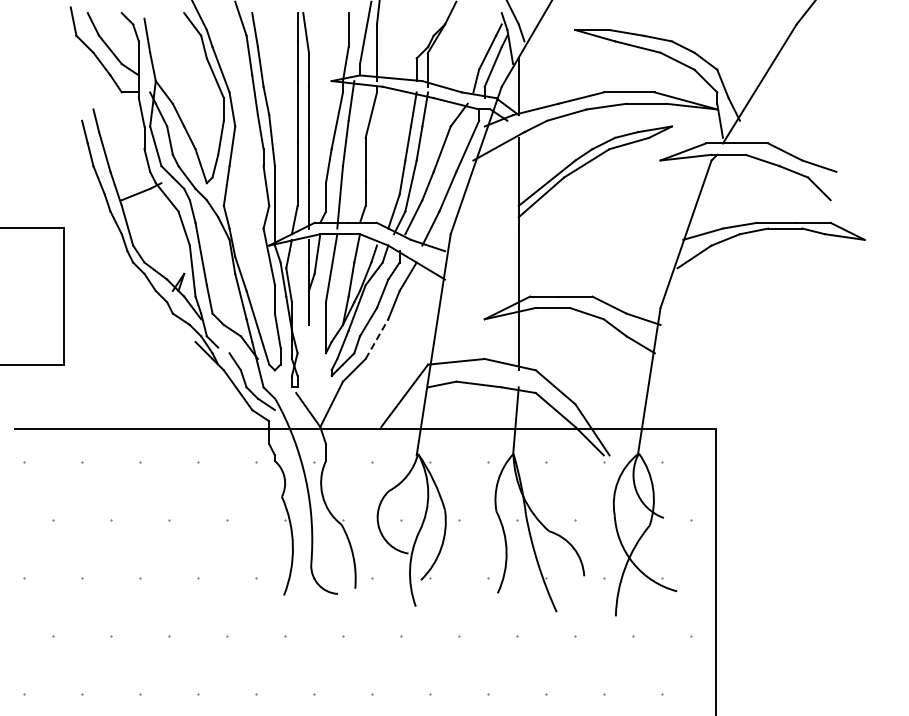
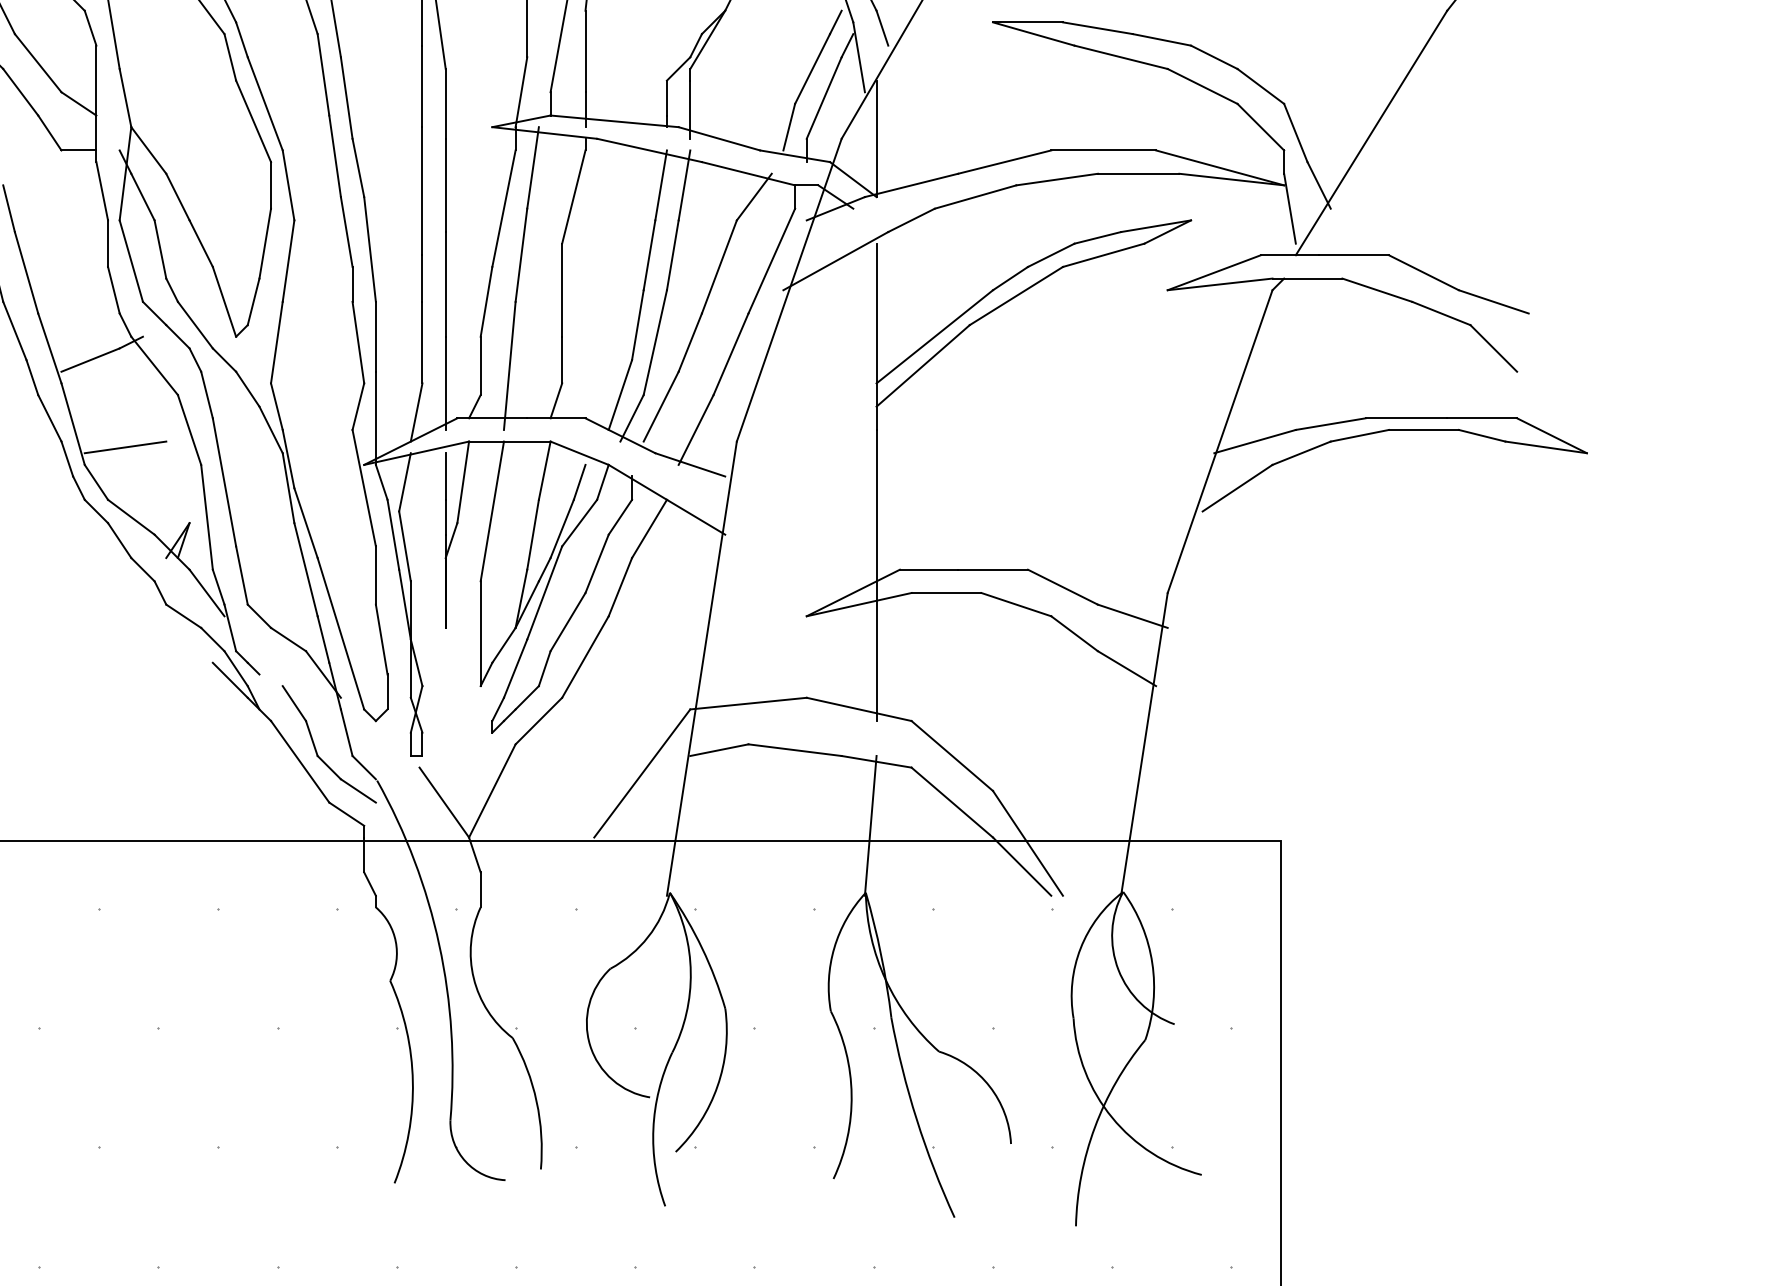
line: (152, 236) -> (124, 446), added
line: (376, 339) -> (584, 657), dashed -> solid

